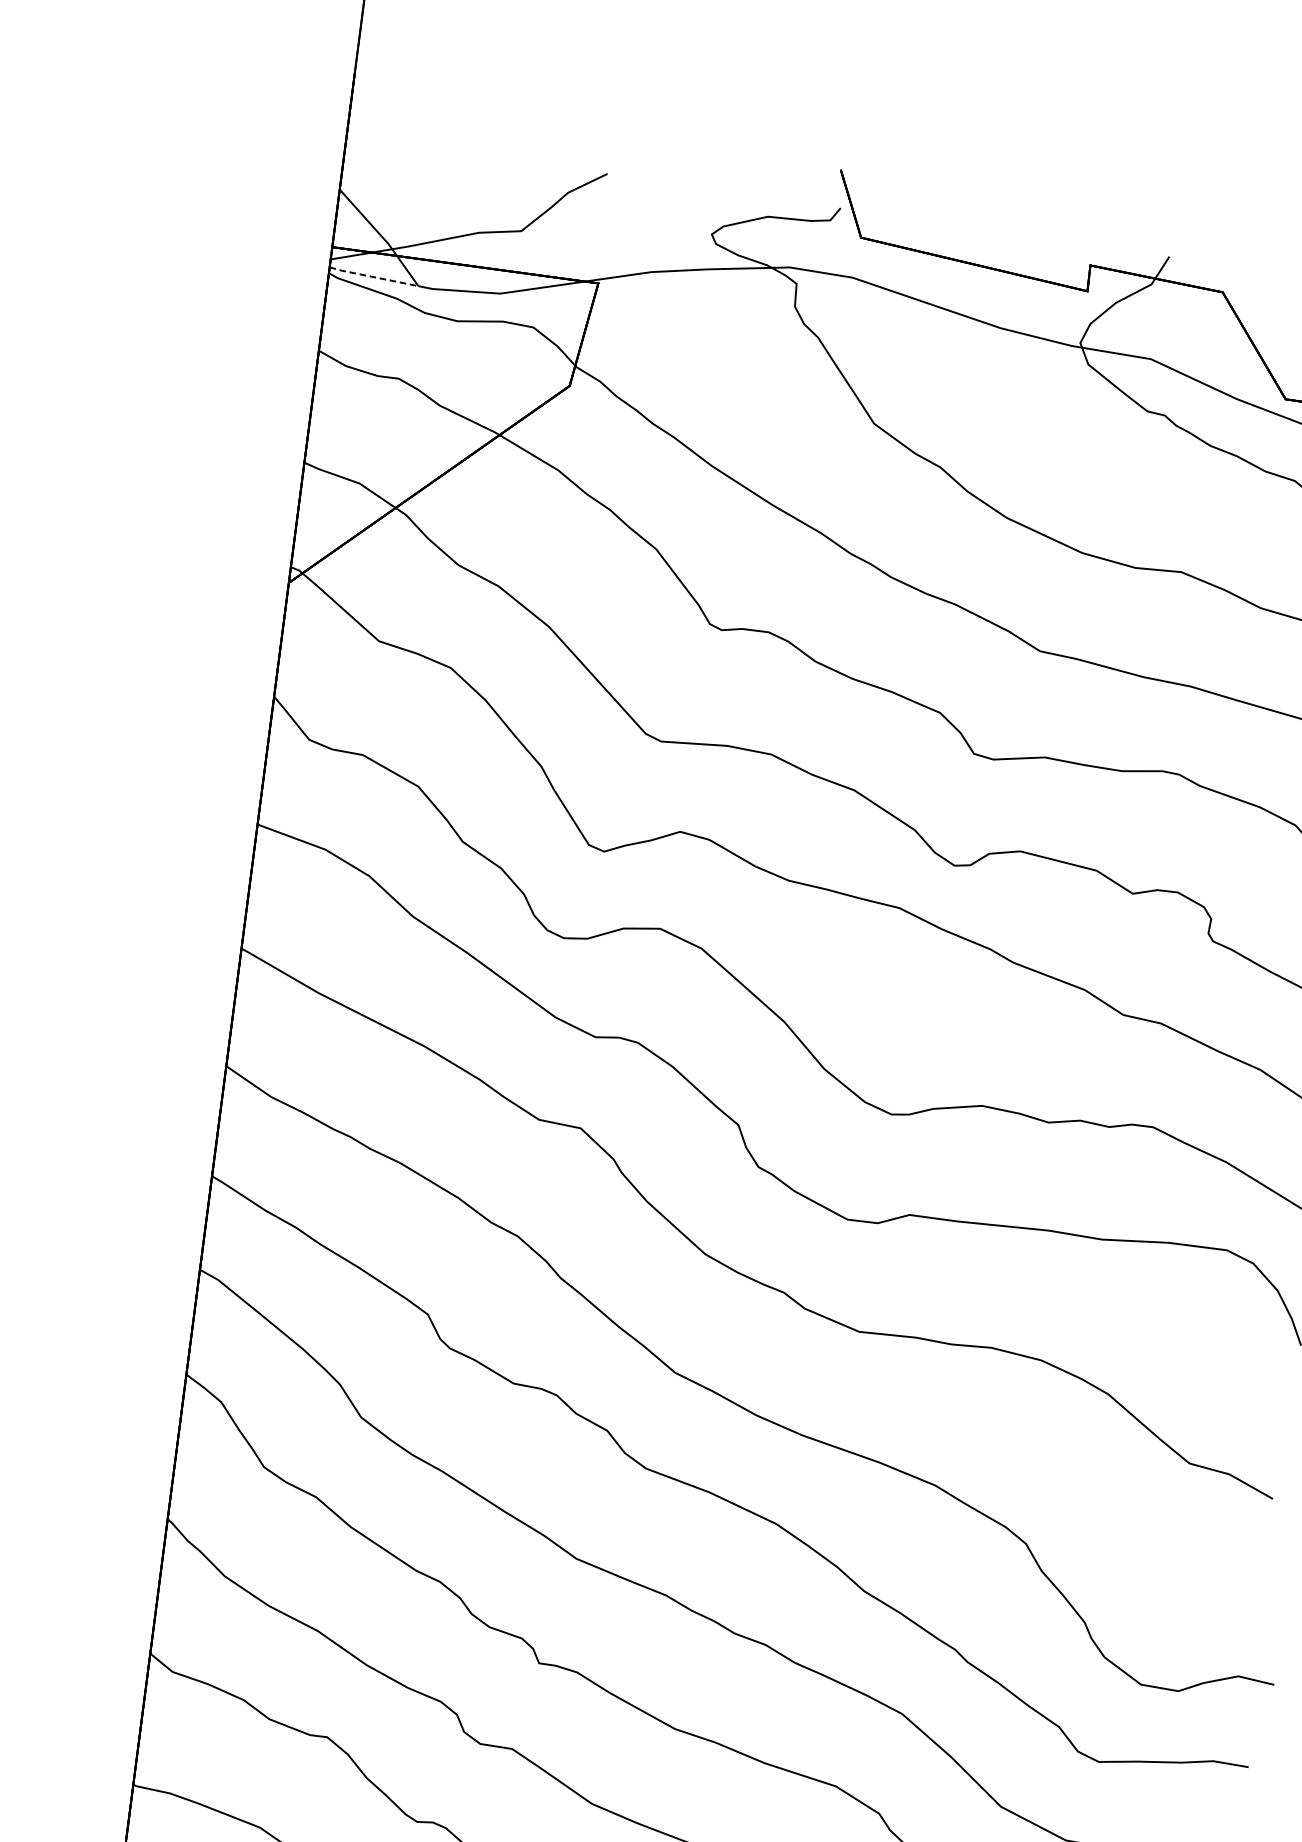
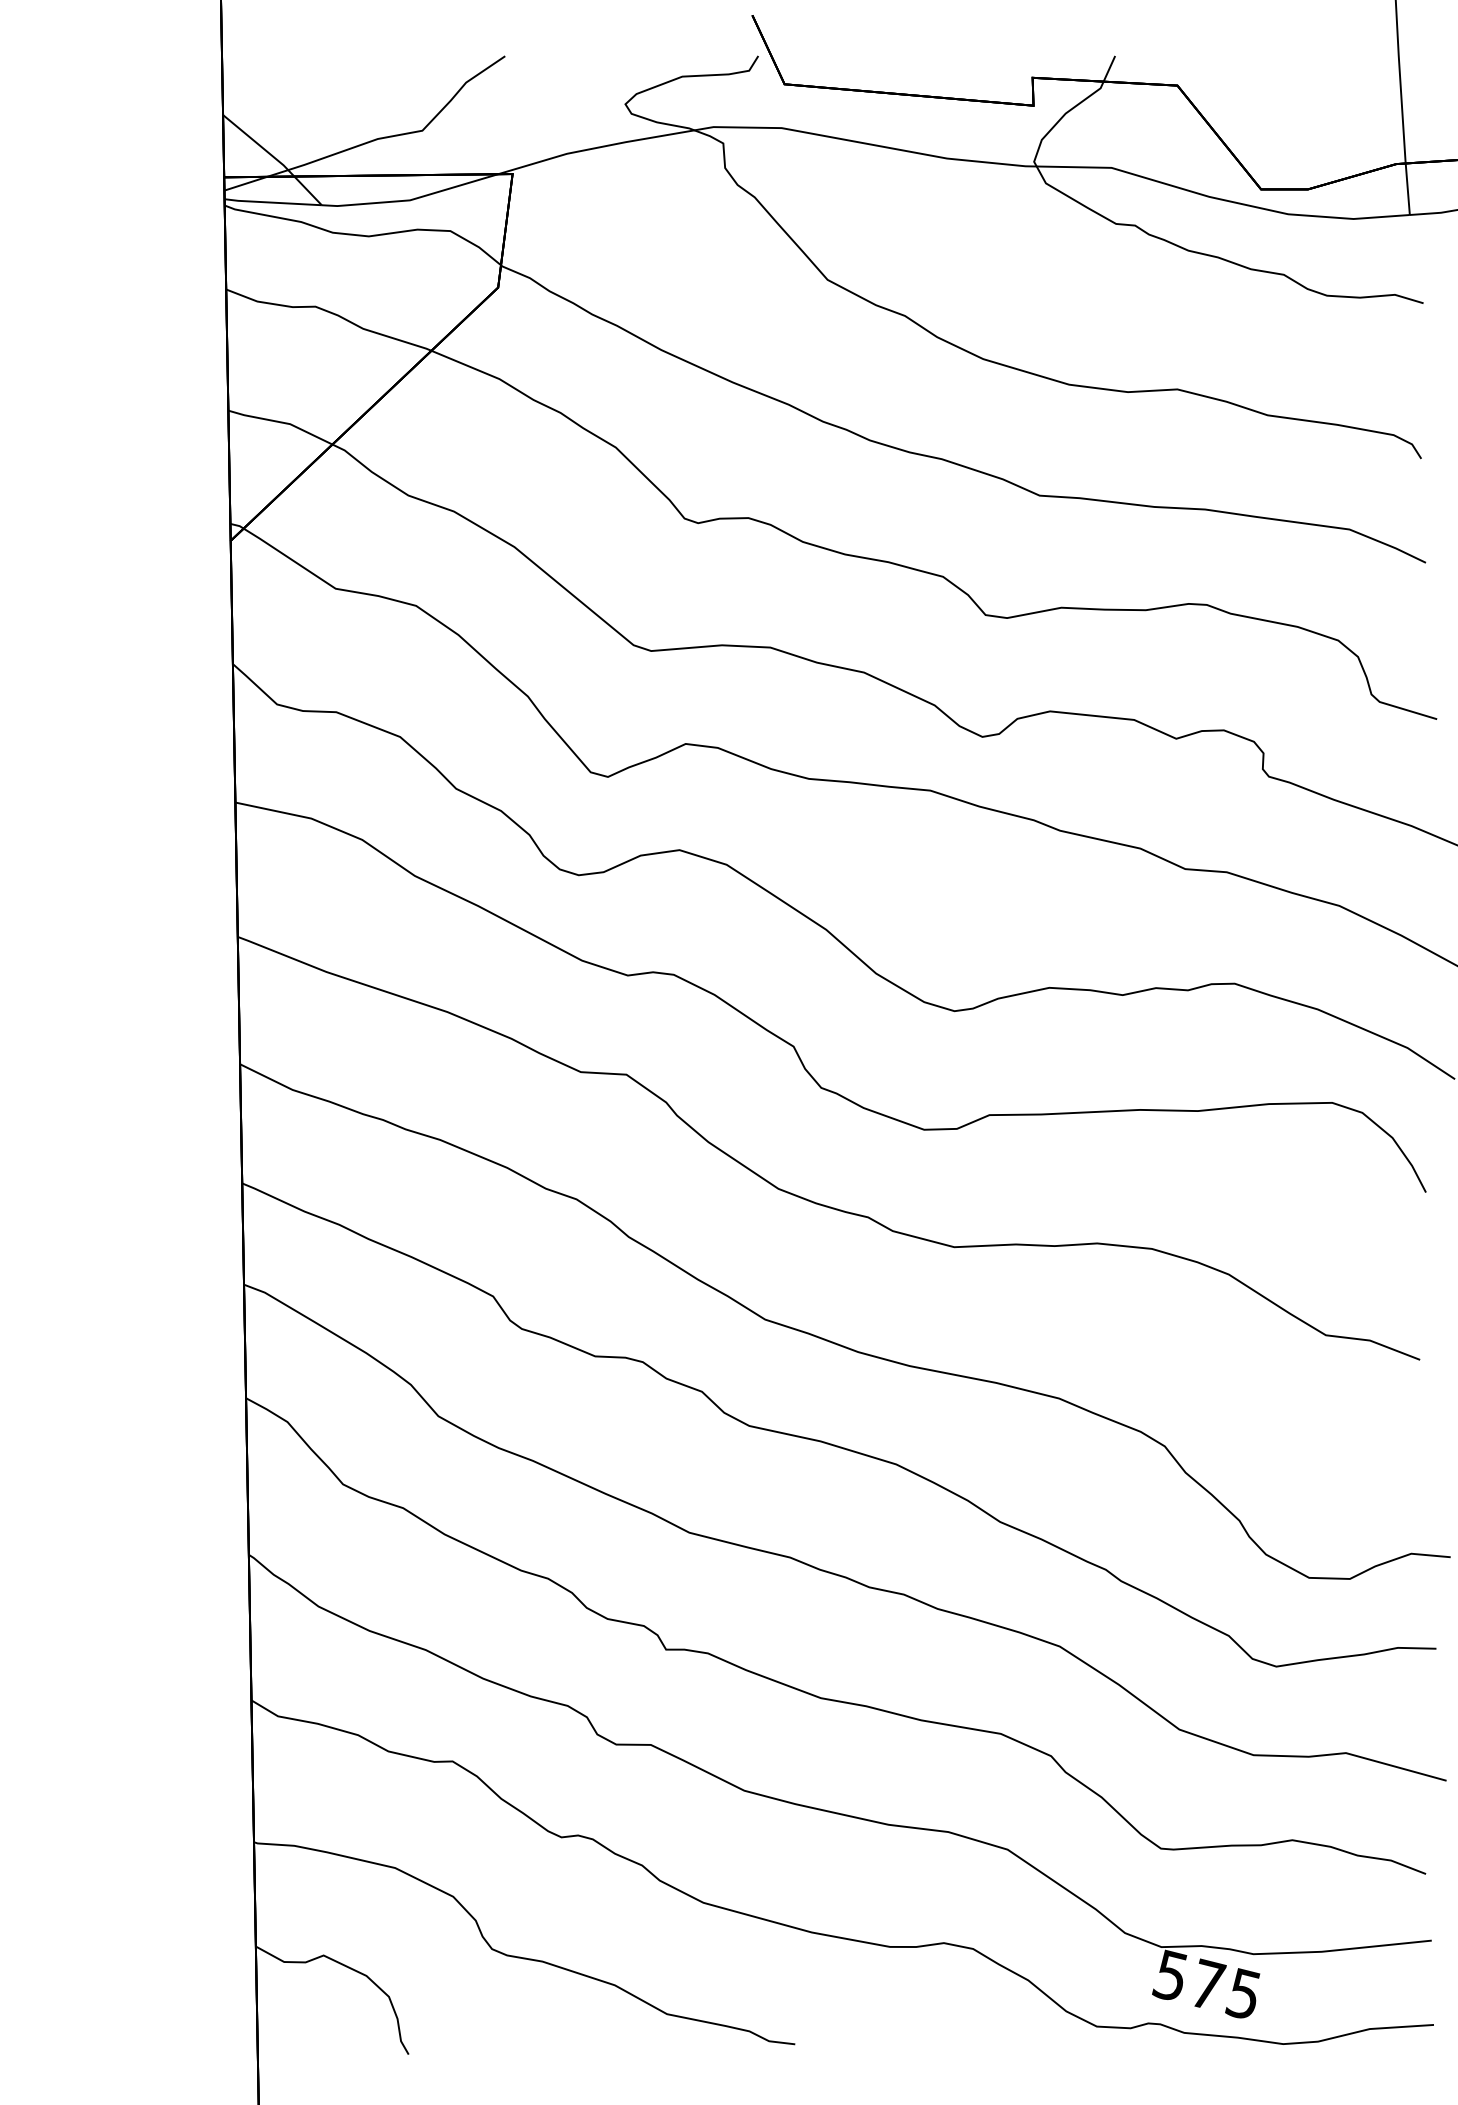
line: (374, 277) -> (273, 202), dashed -> solid

